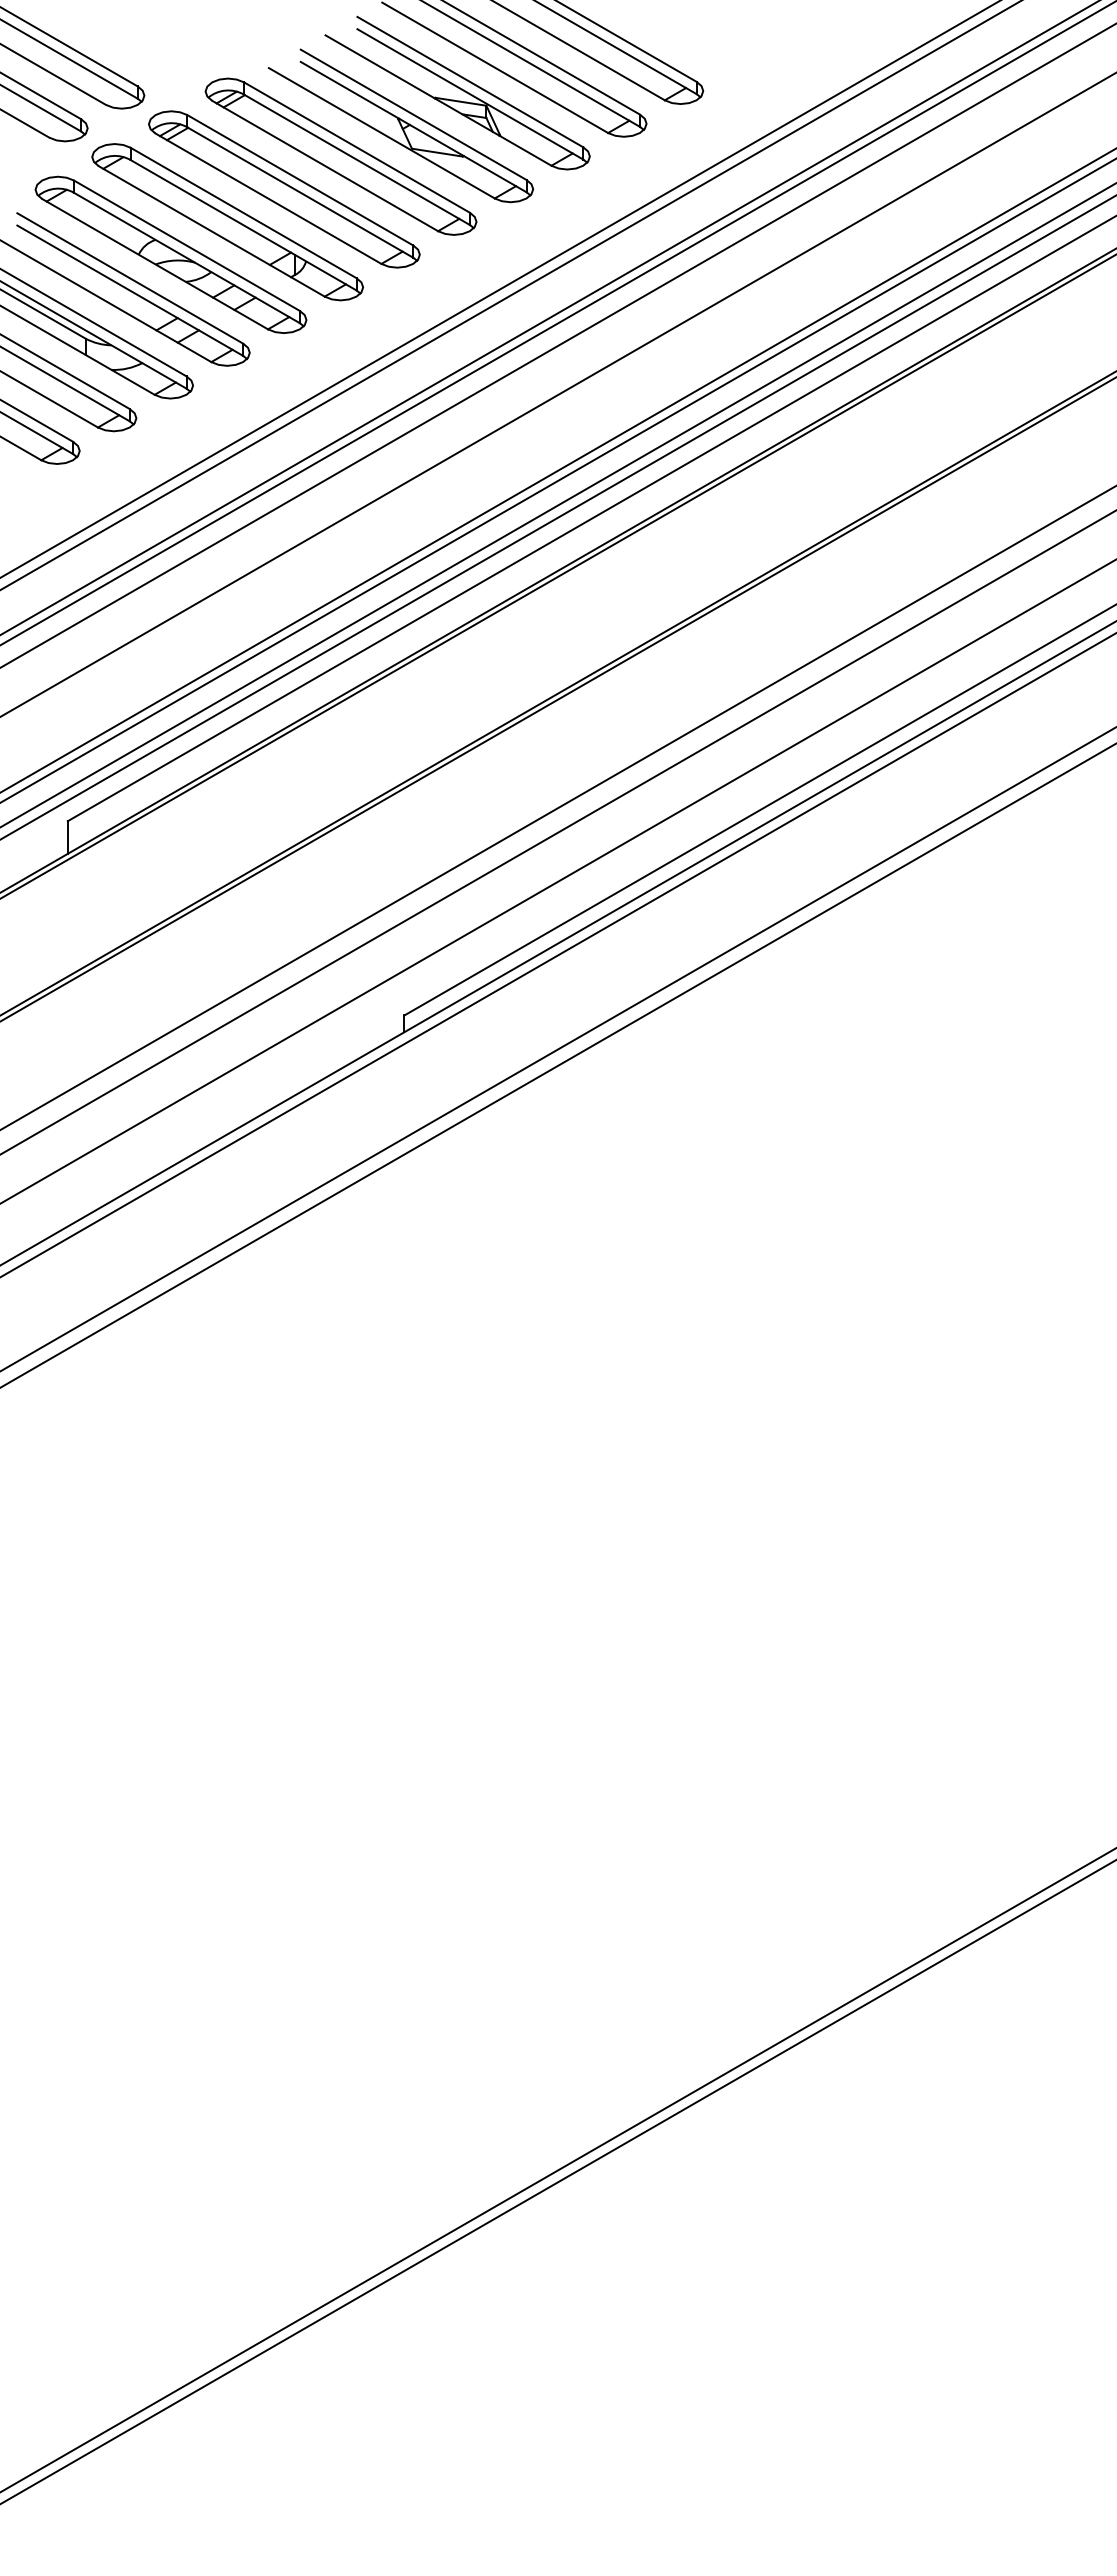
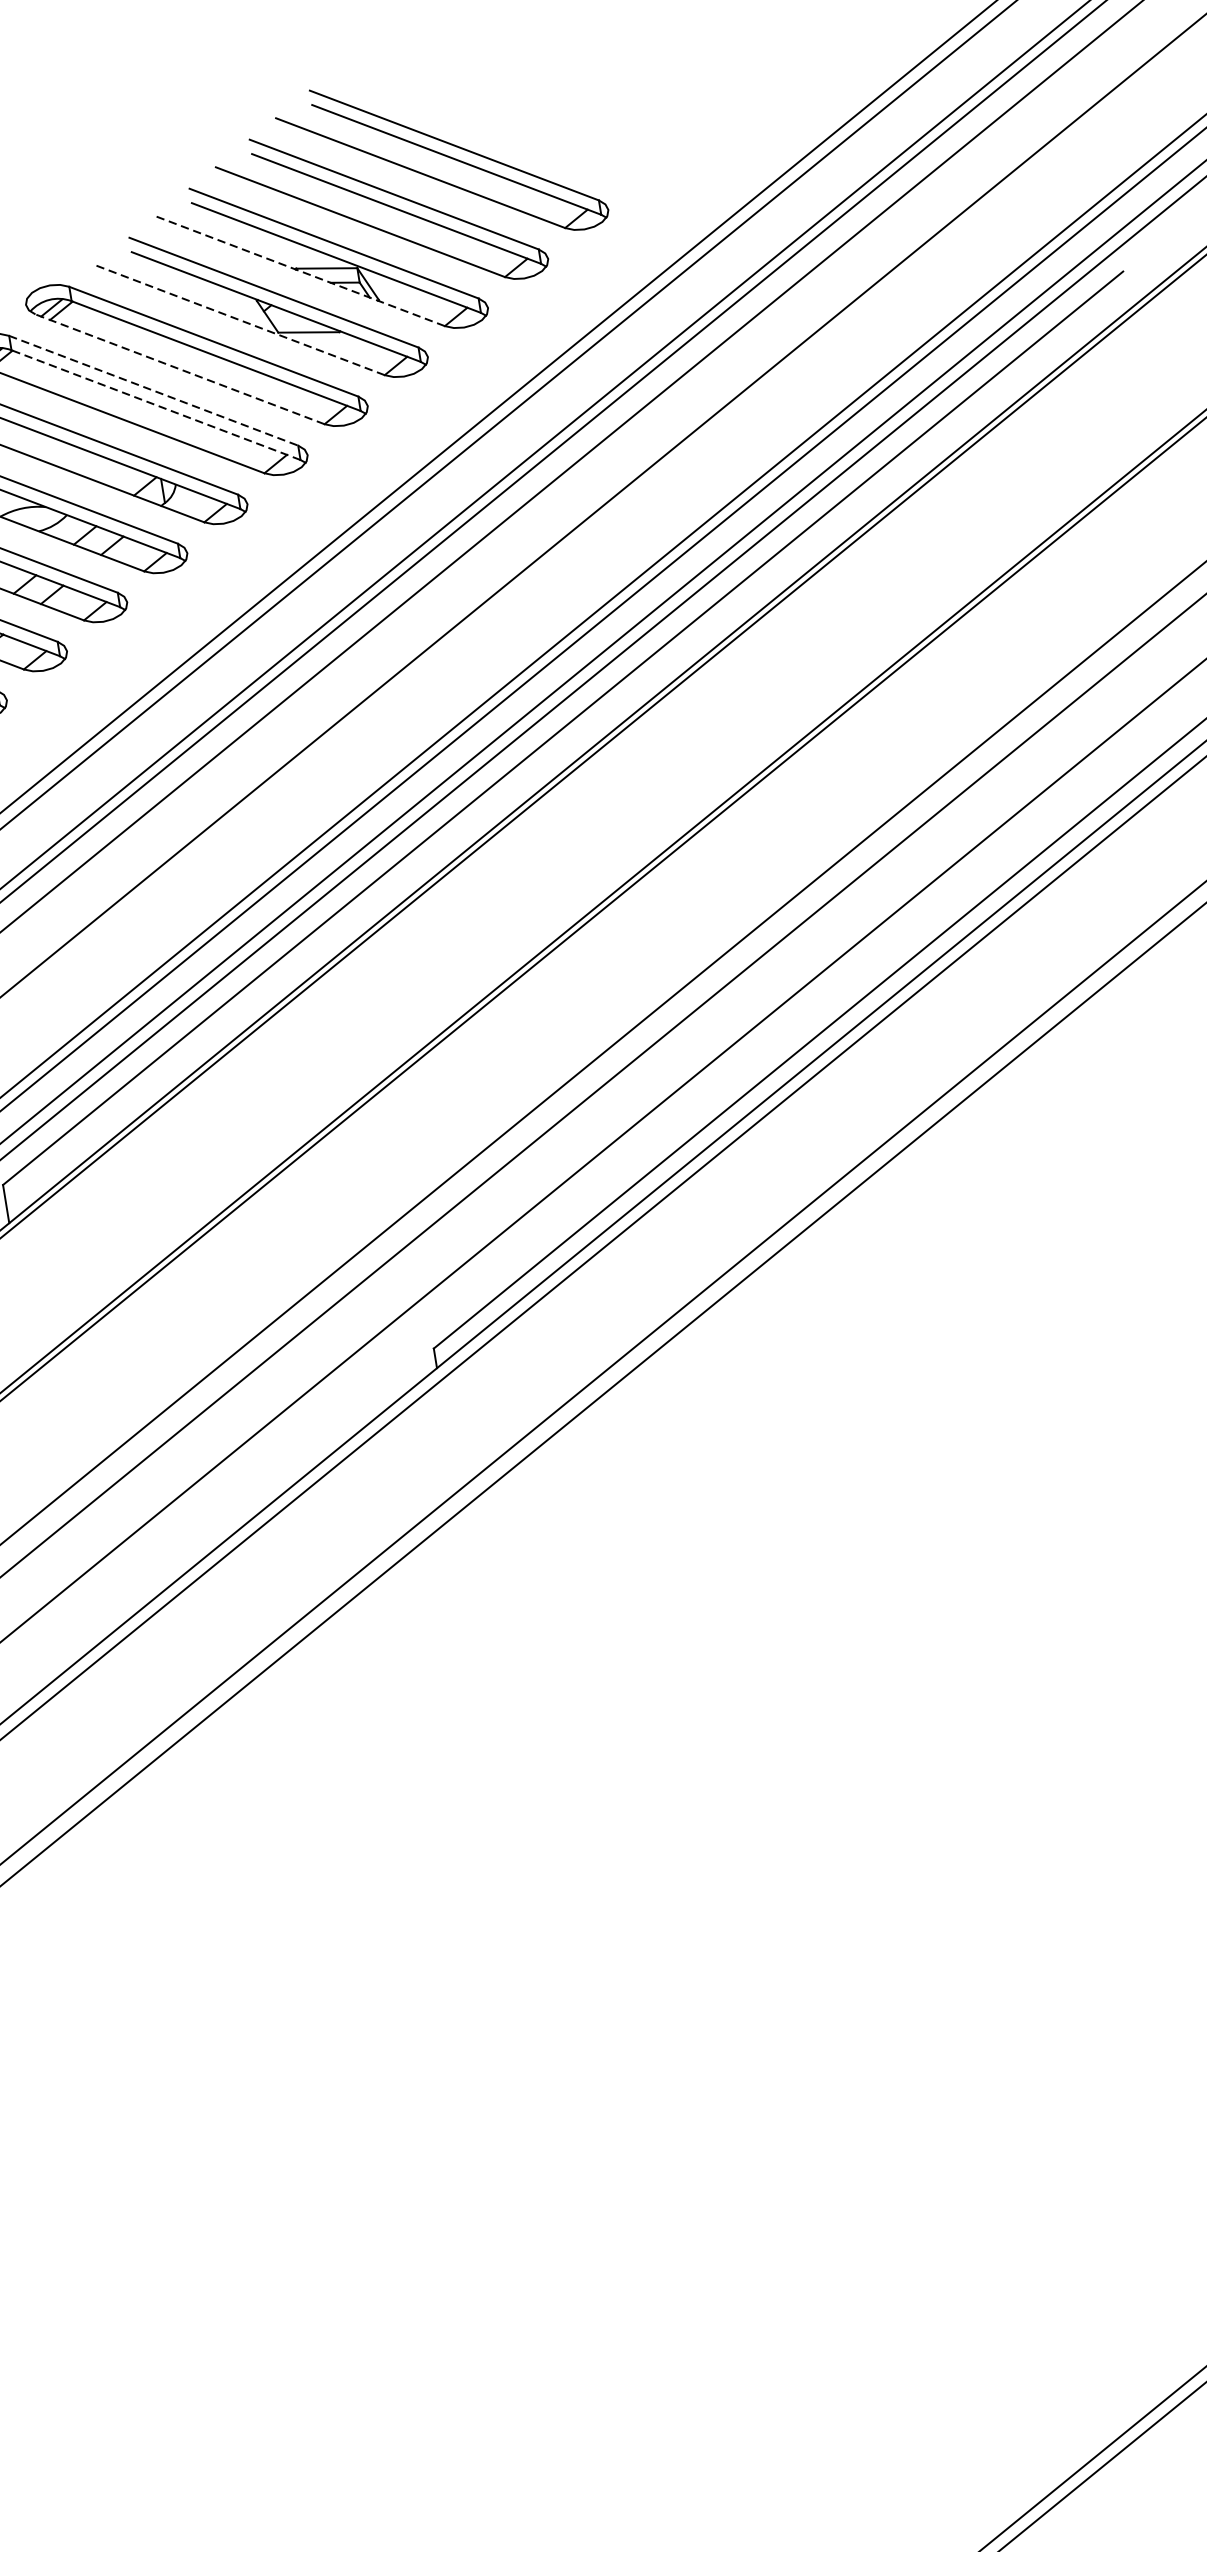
line: (438, 100) -> (300, 271), solid -> dashed
line: (381, 133) -> (239, 320), solid -> dashed
line: (324, 165) -> (179, 368), solid -> dashed
line: (300, 180) -> (153, 390), solid -> dashed
line: (299, 192) -> (155, 405), solid -> dashed

